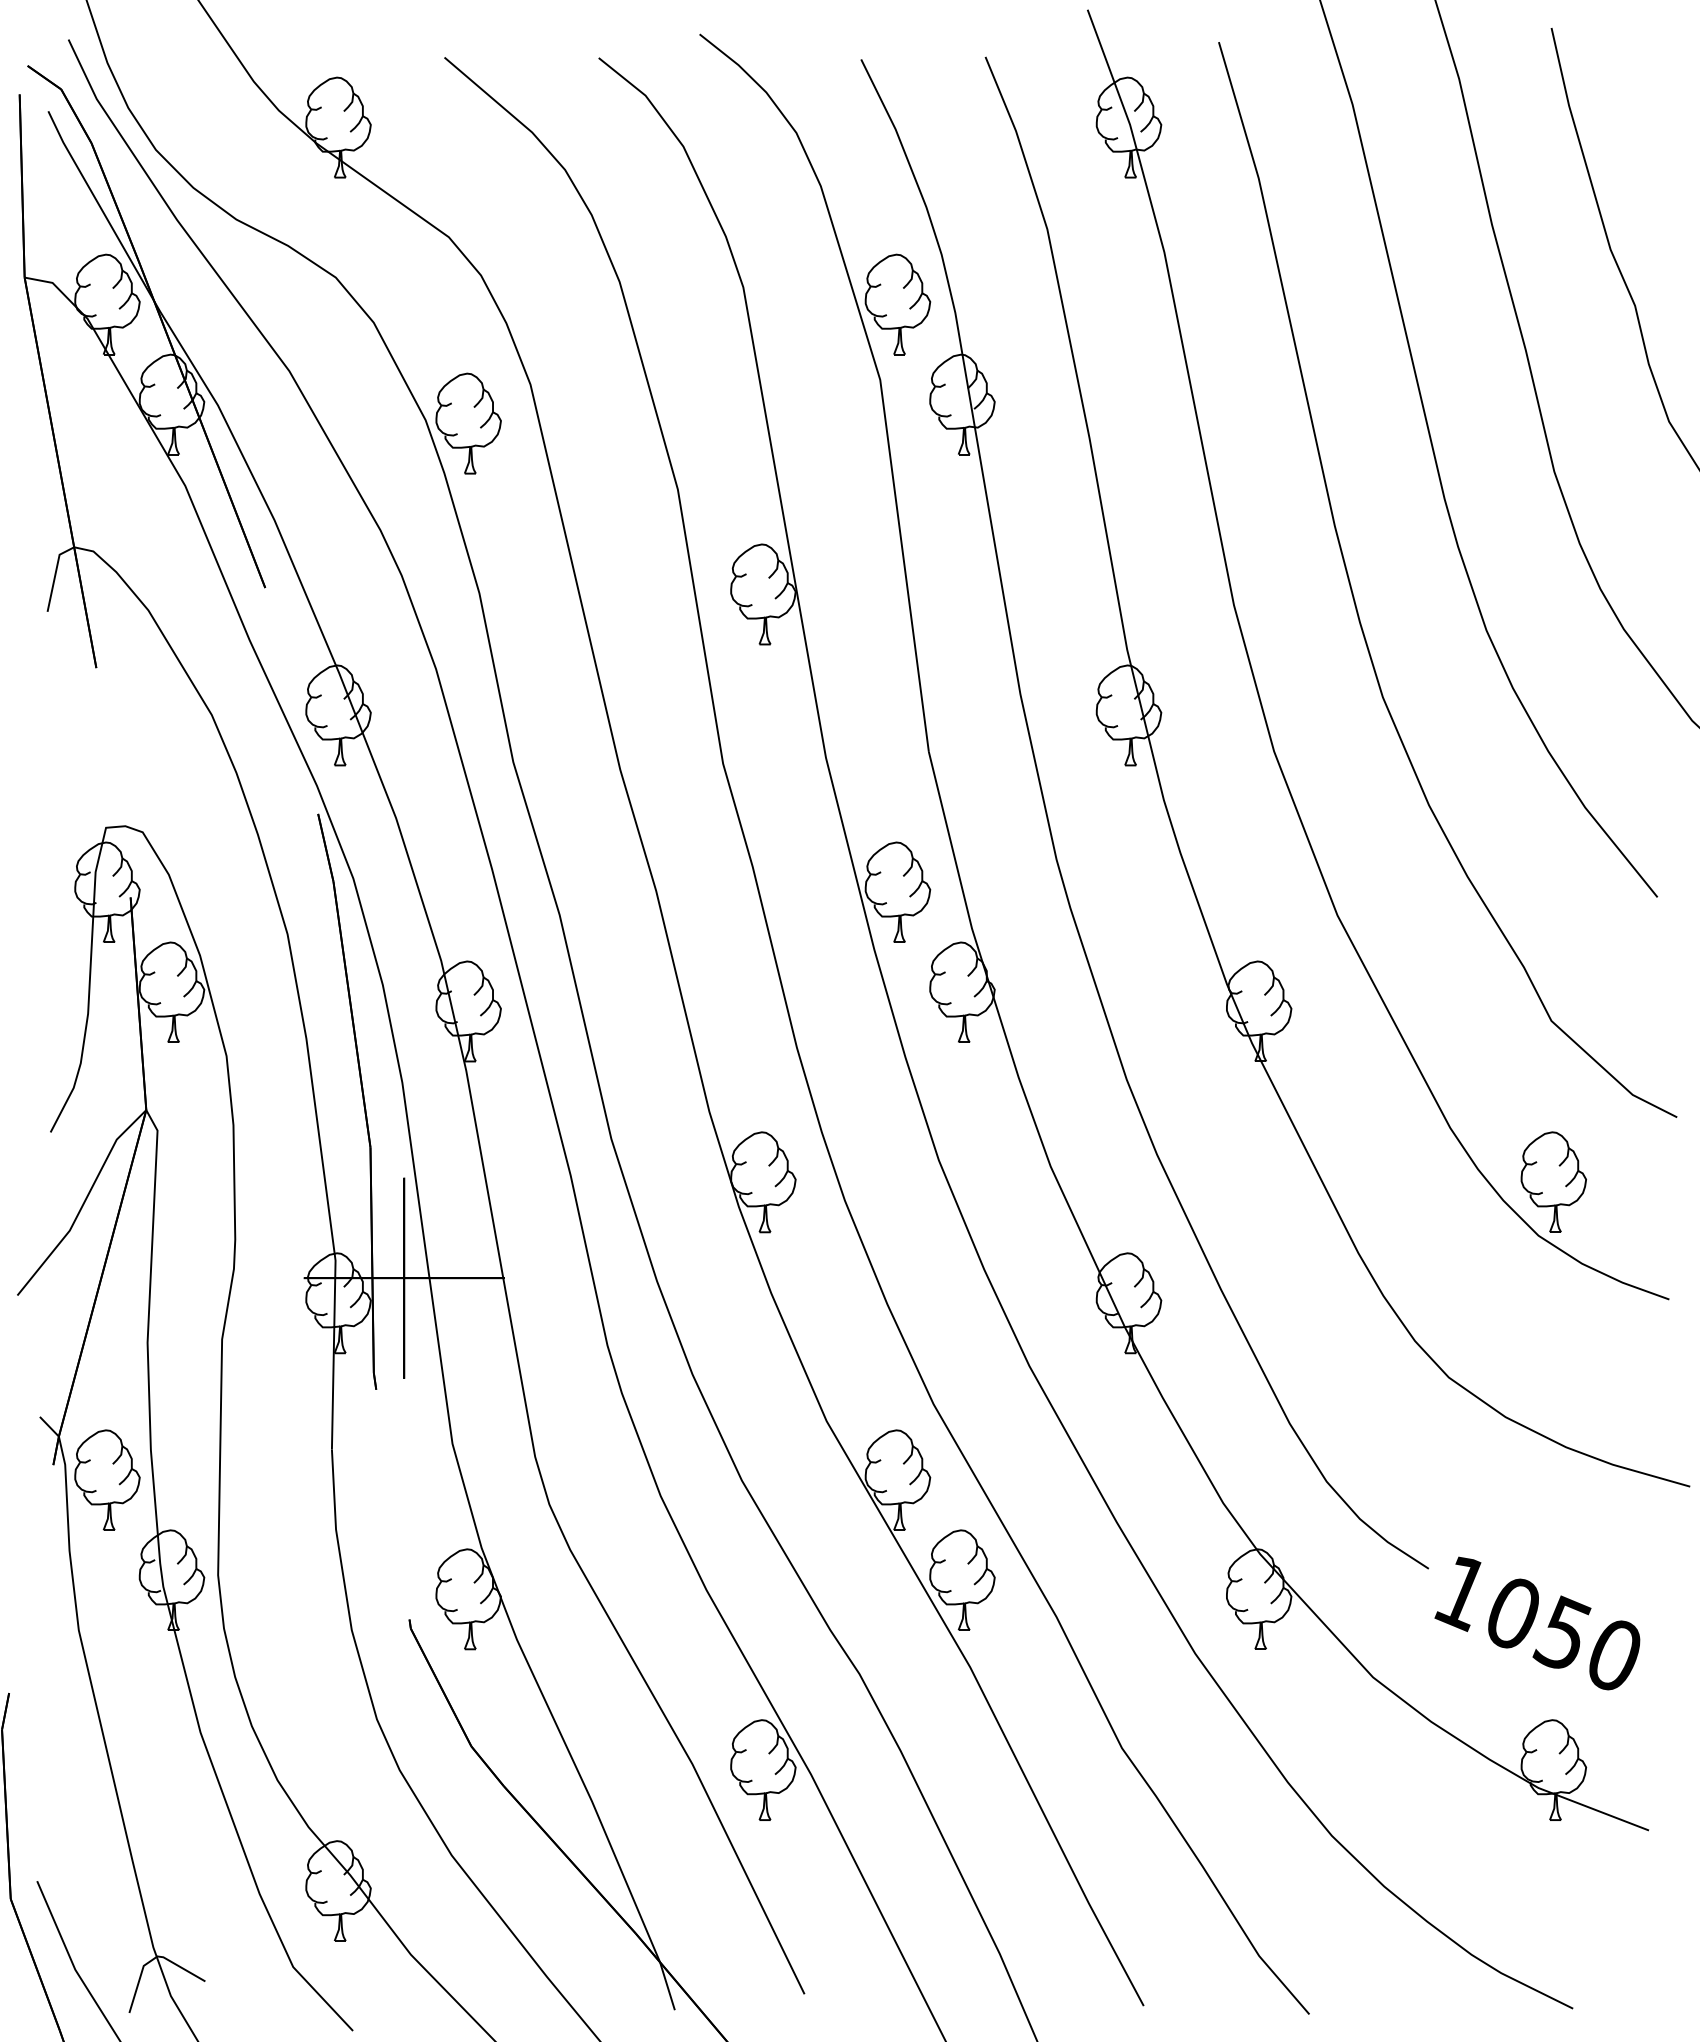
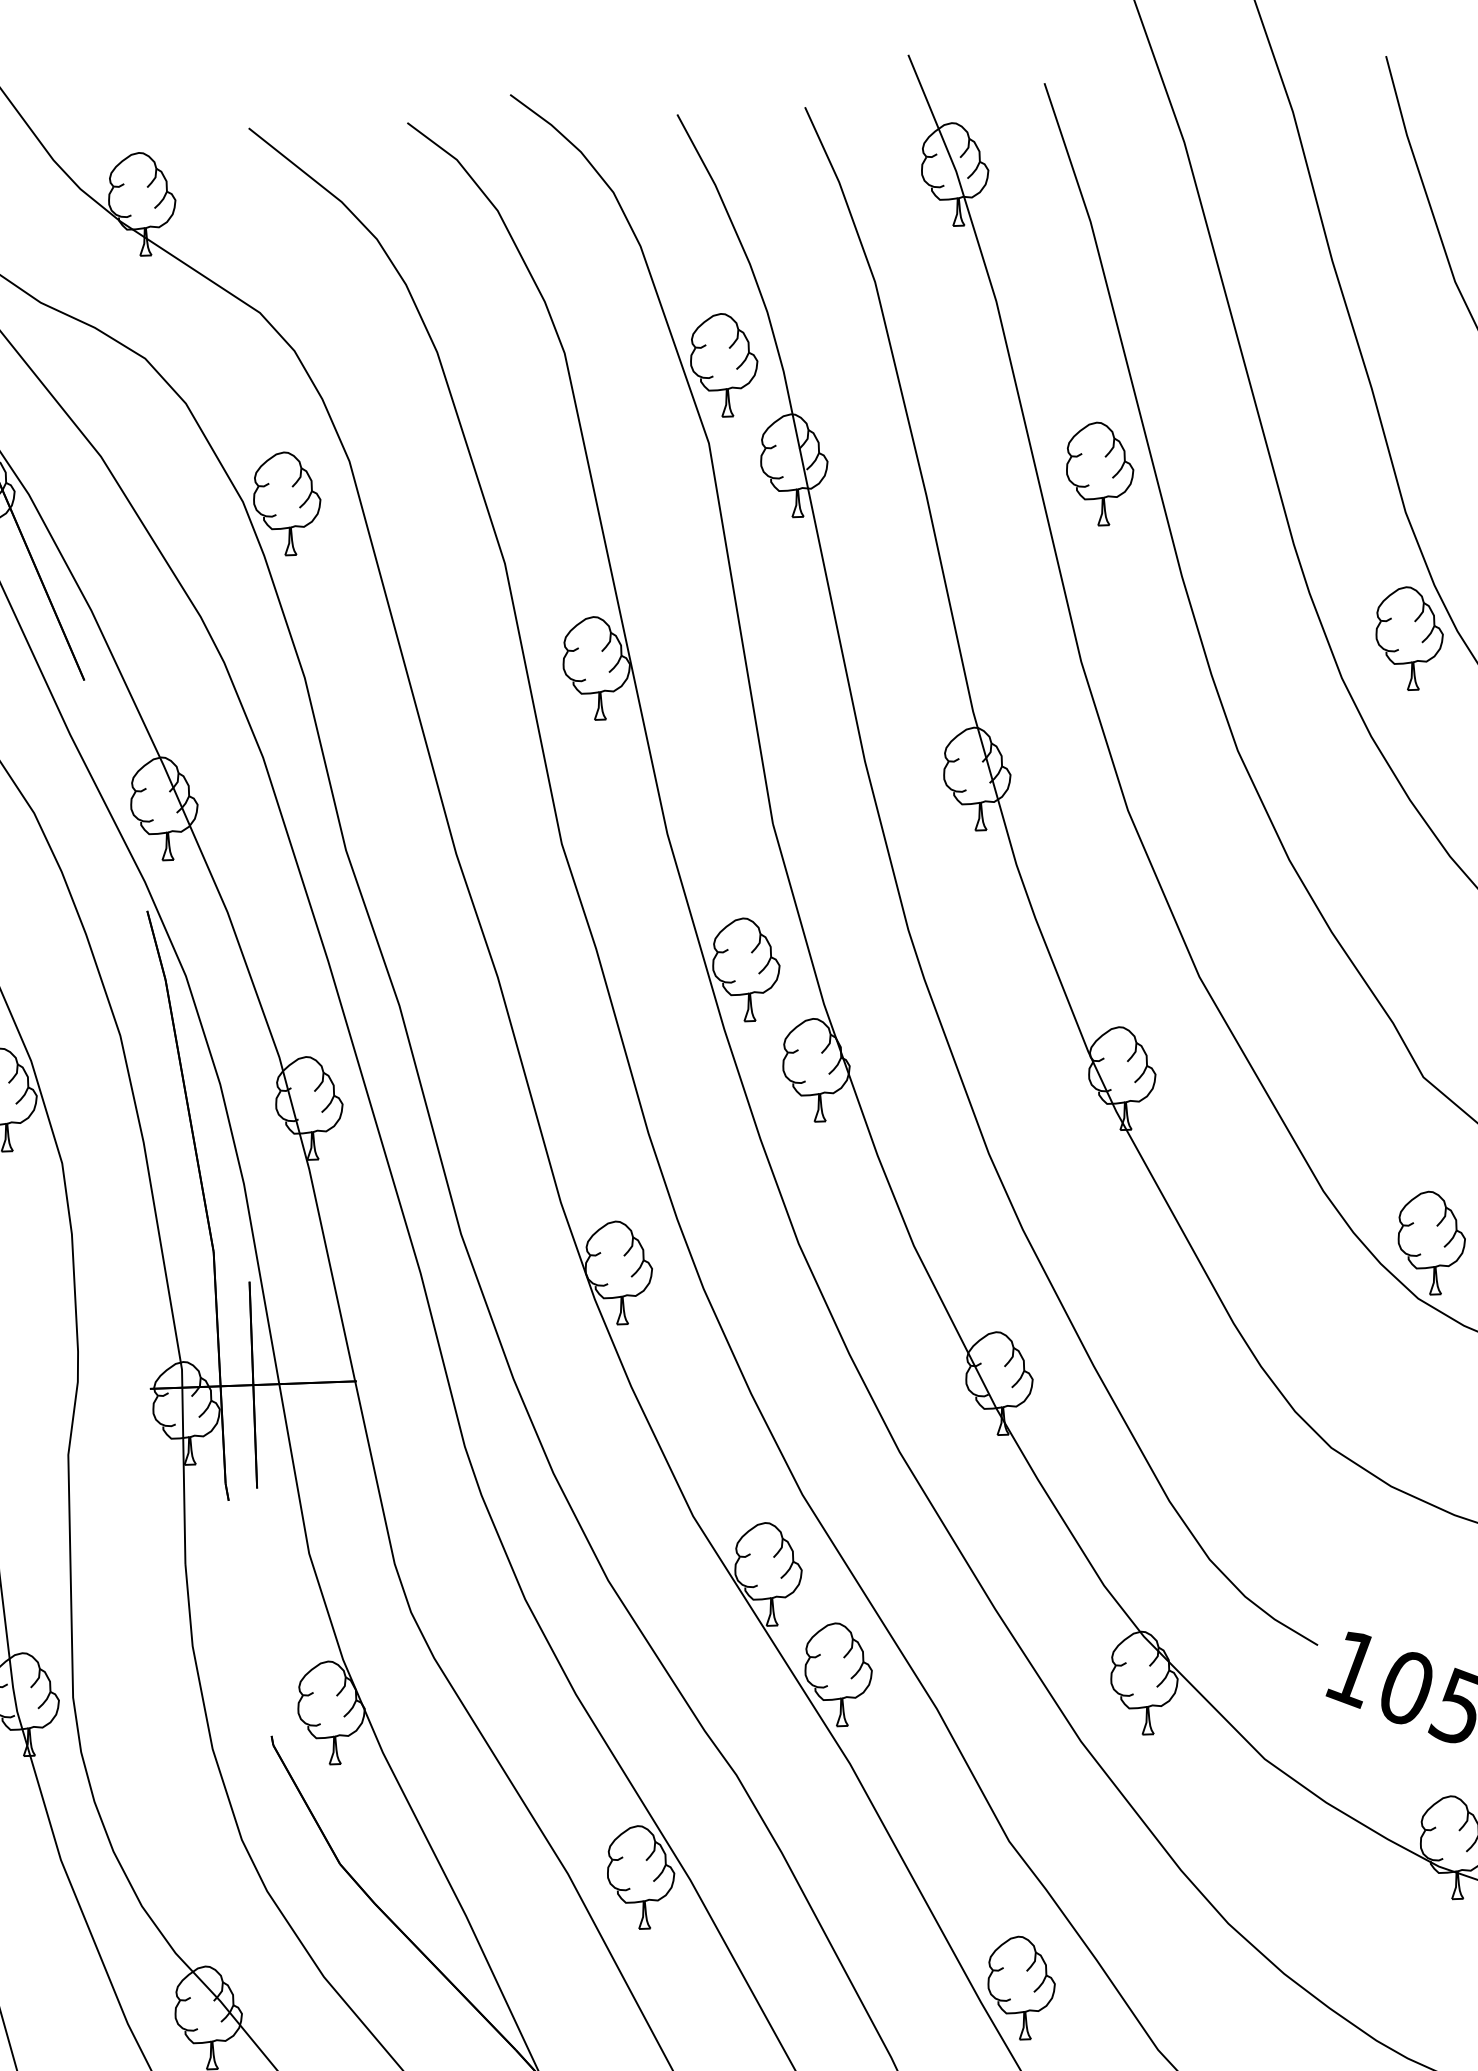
part: (1259, 423) -> (1100, 473), added
part: (1553, 593) -> (1409, 637), added
part: (1128, 1890) -> (1021, 1987), added

